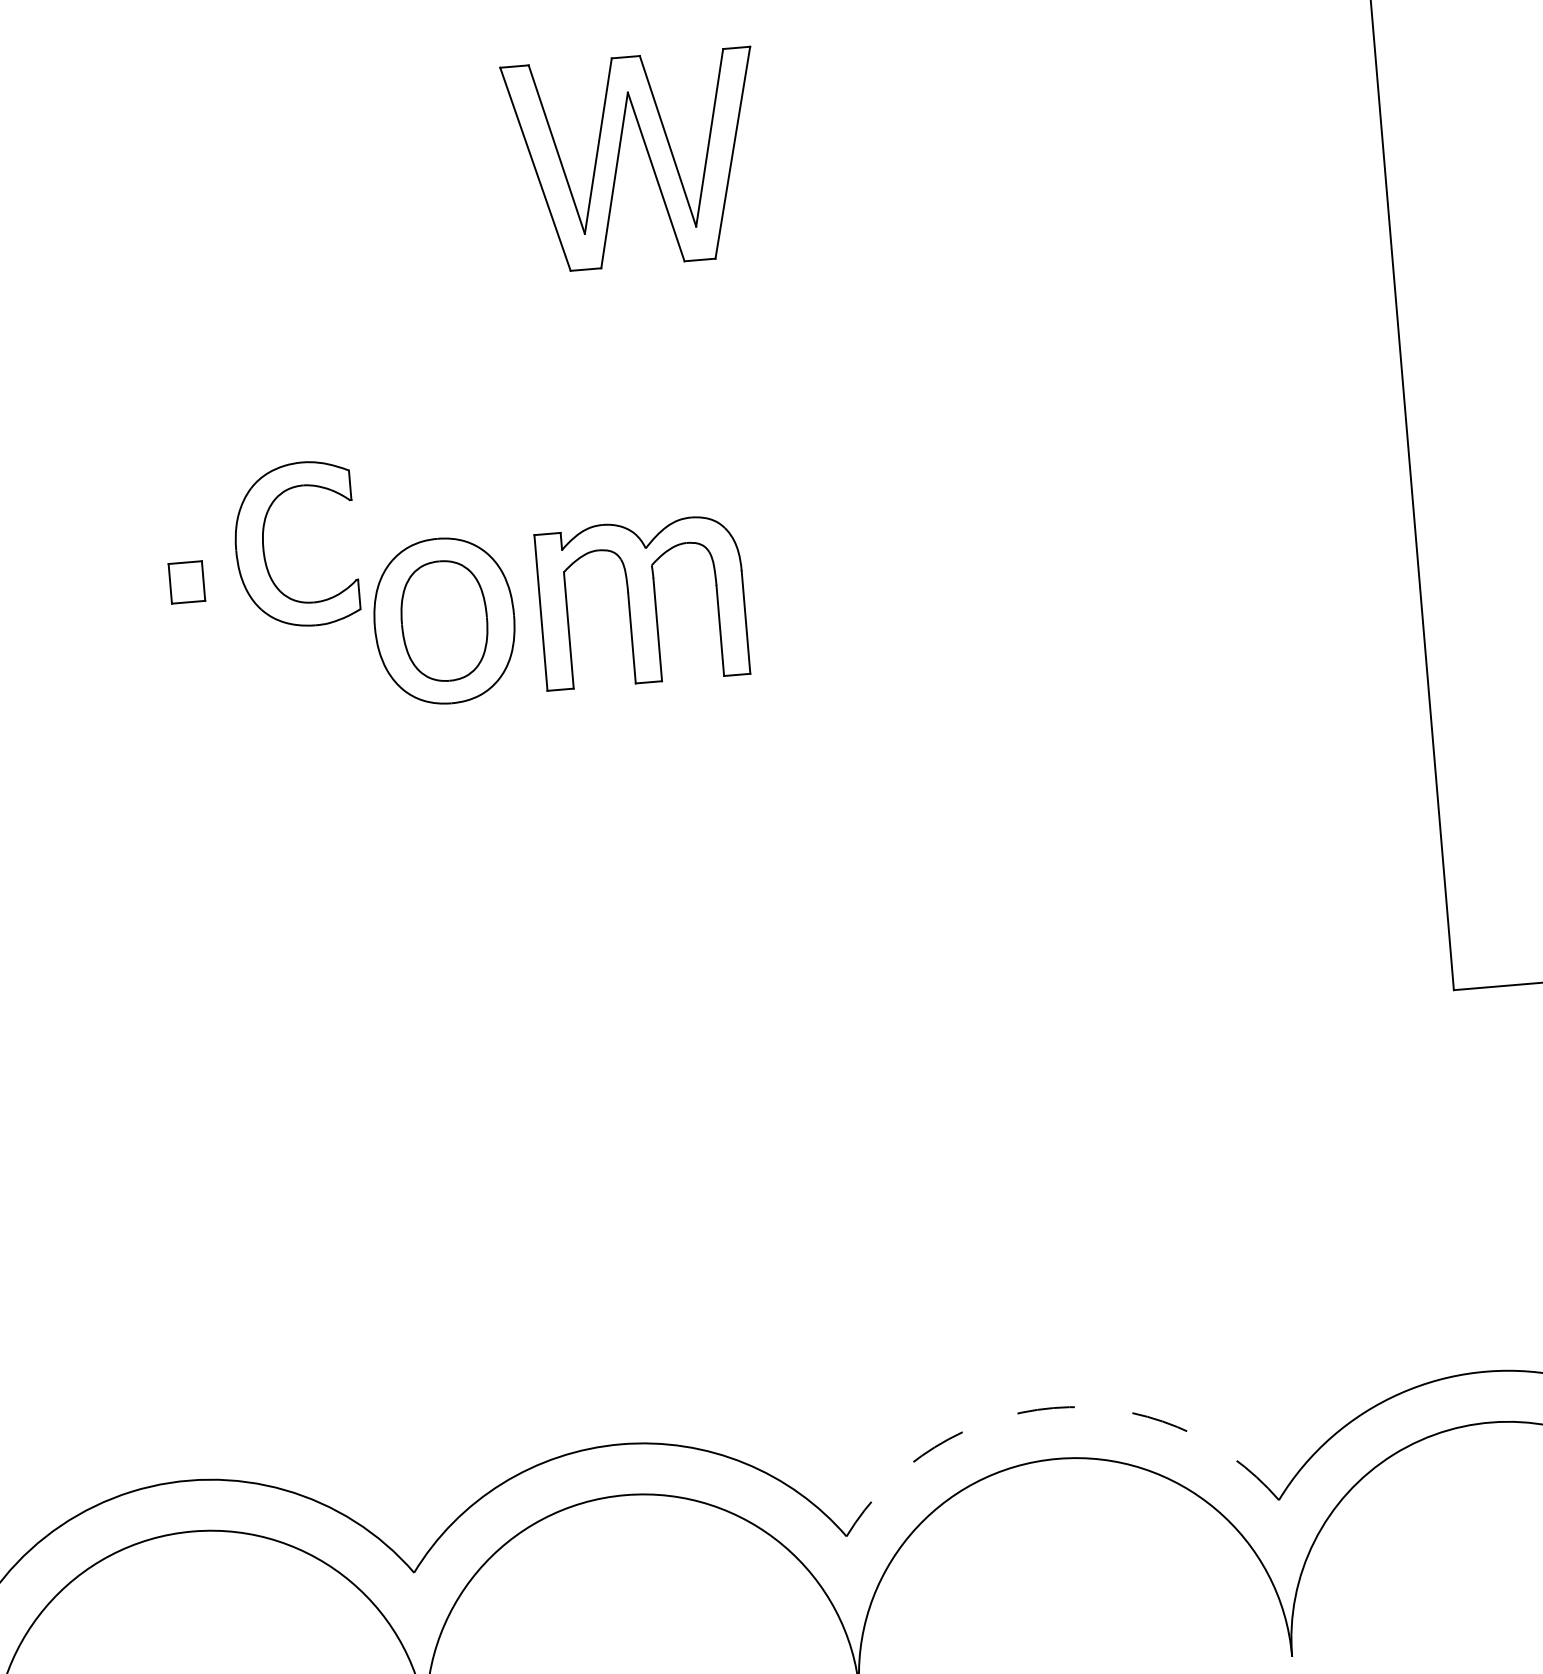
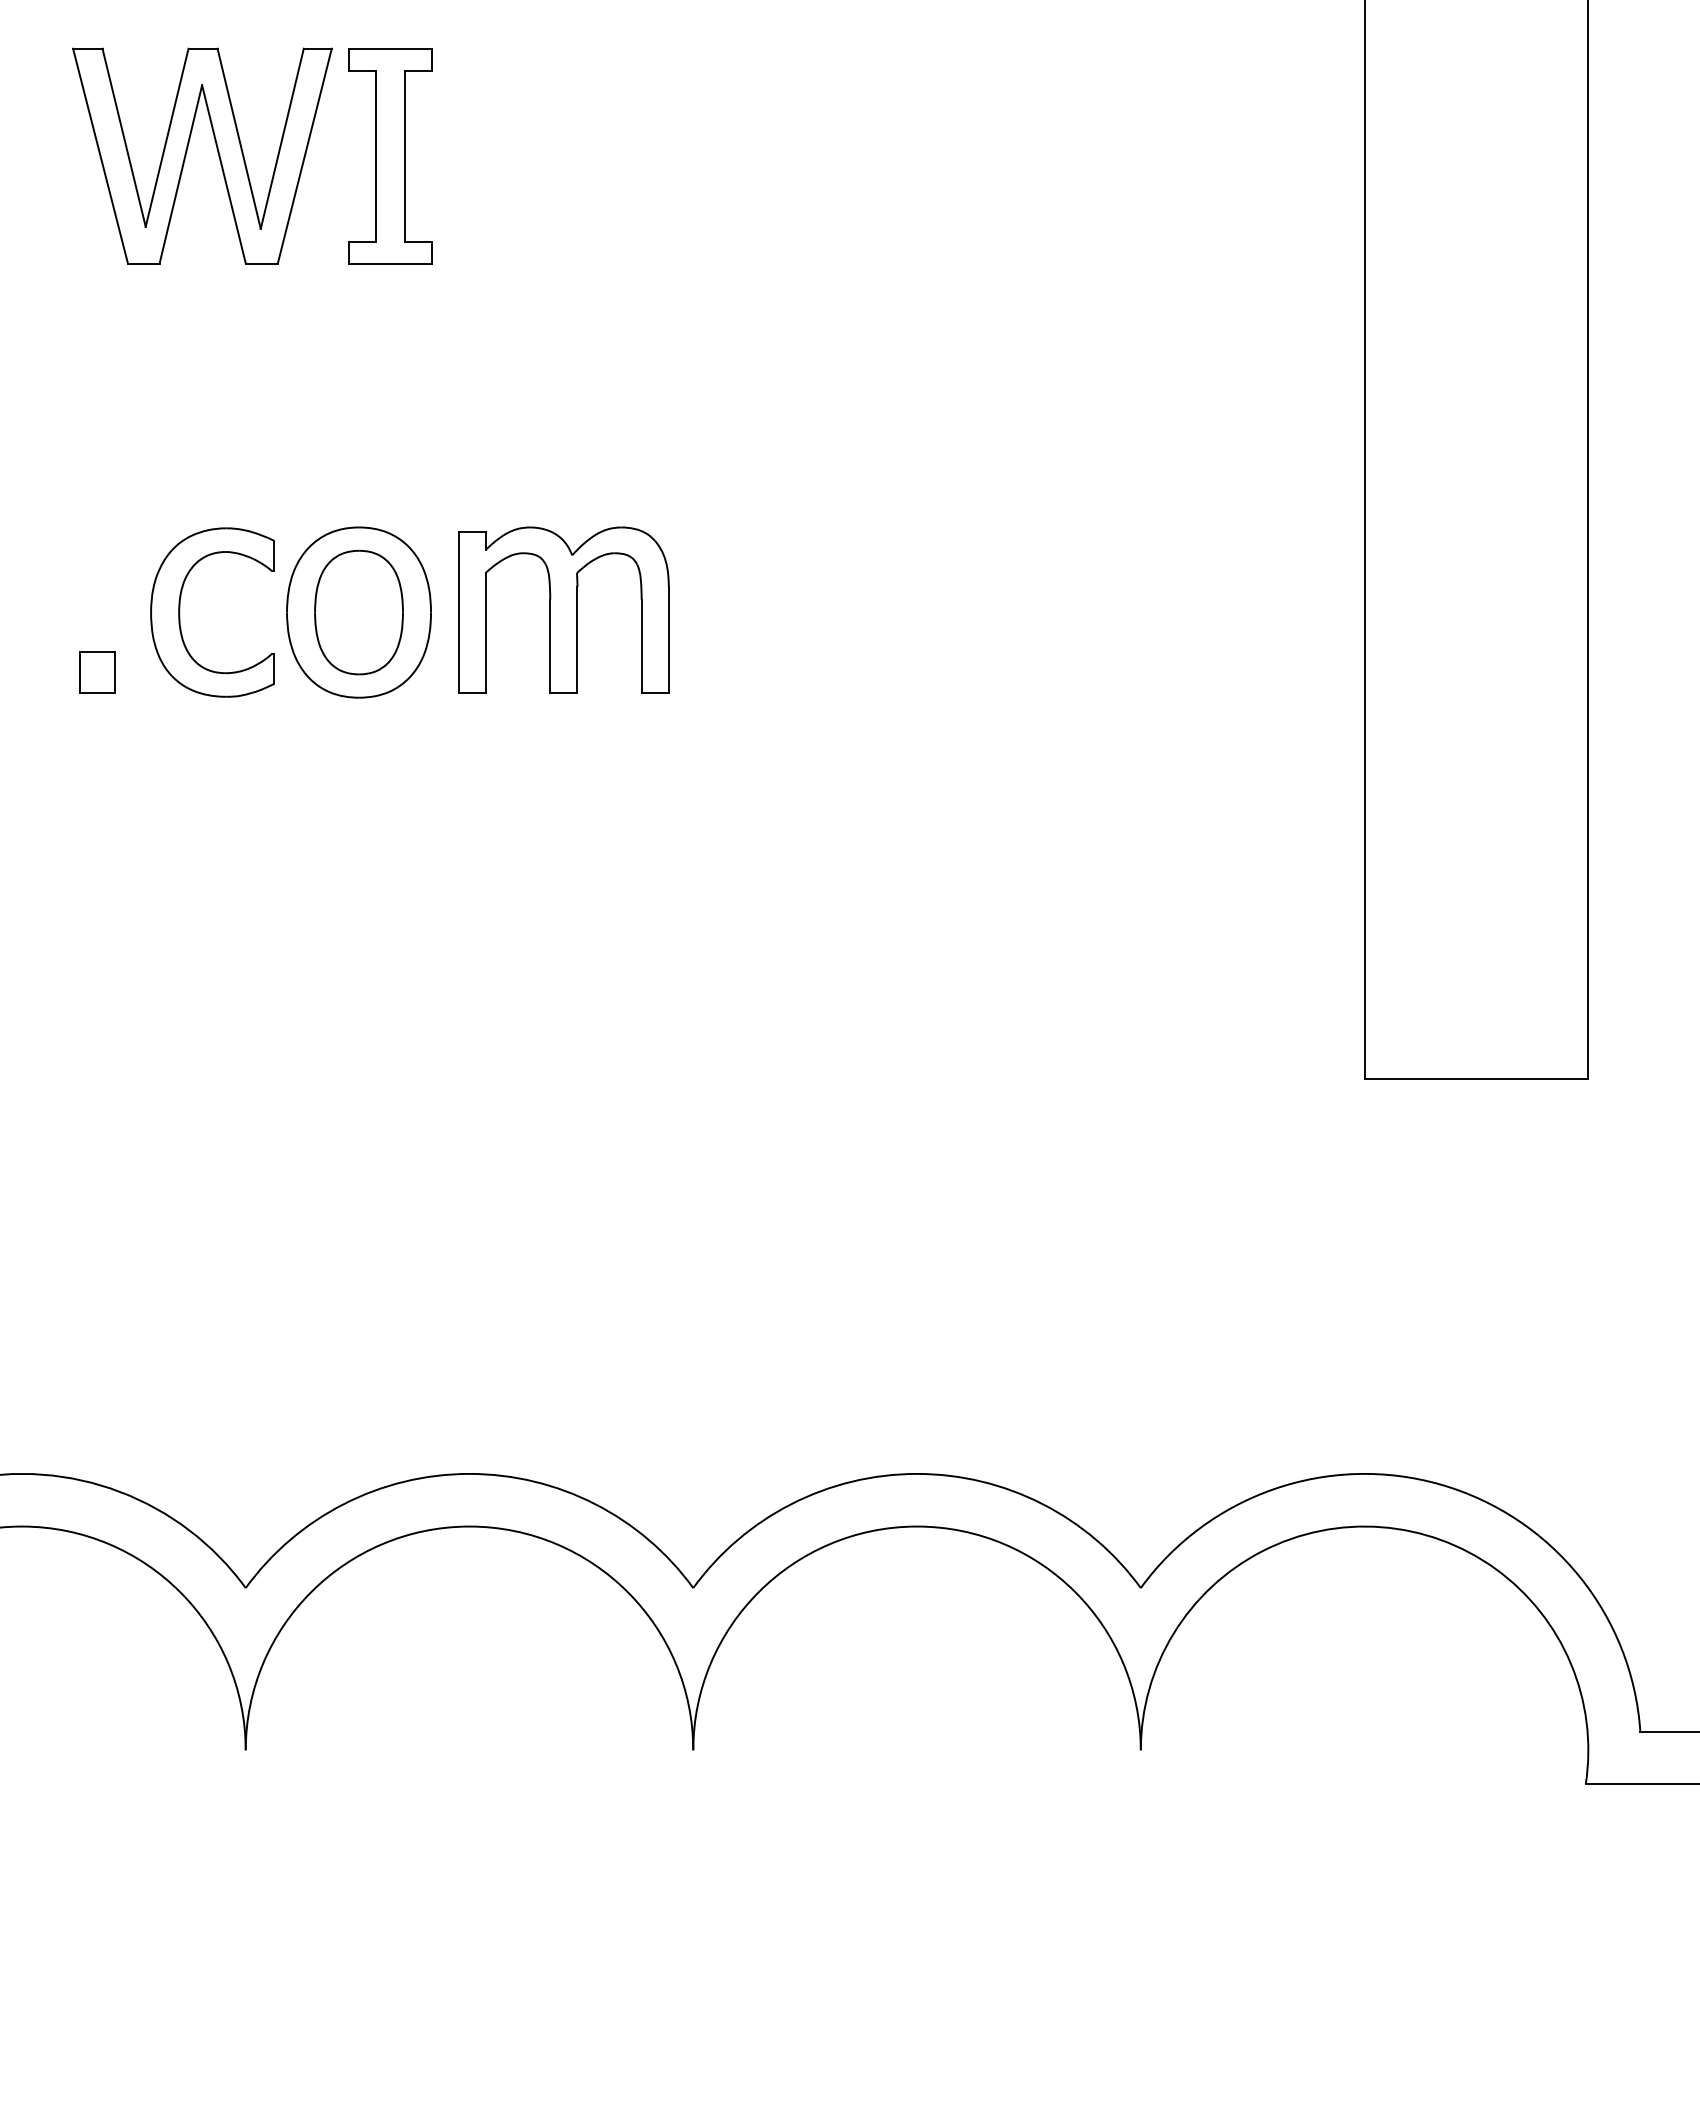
part: (648, 157) -> (217, 153), moved
part: (437, 177) -> (390, 156), added
part: (264, 547) -> (180, 612), moved
part: (186, 582) -> (97, 672), moved
arc: (1053, 1407) -> (917, 1473), dashed -> solid

